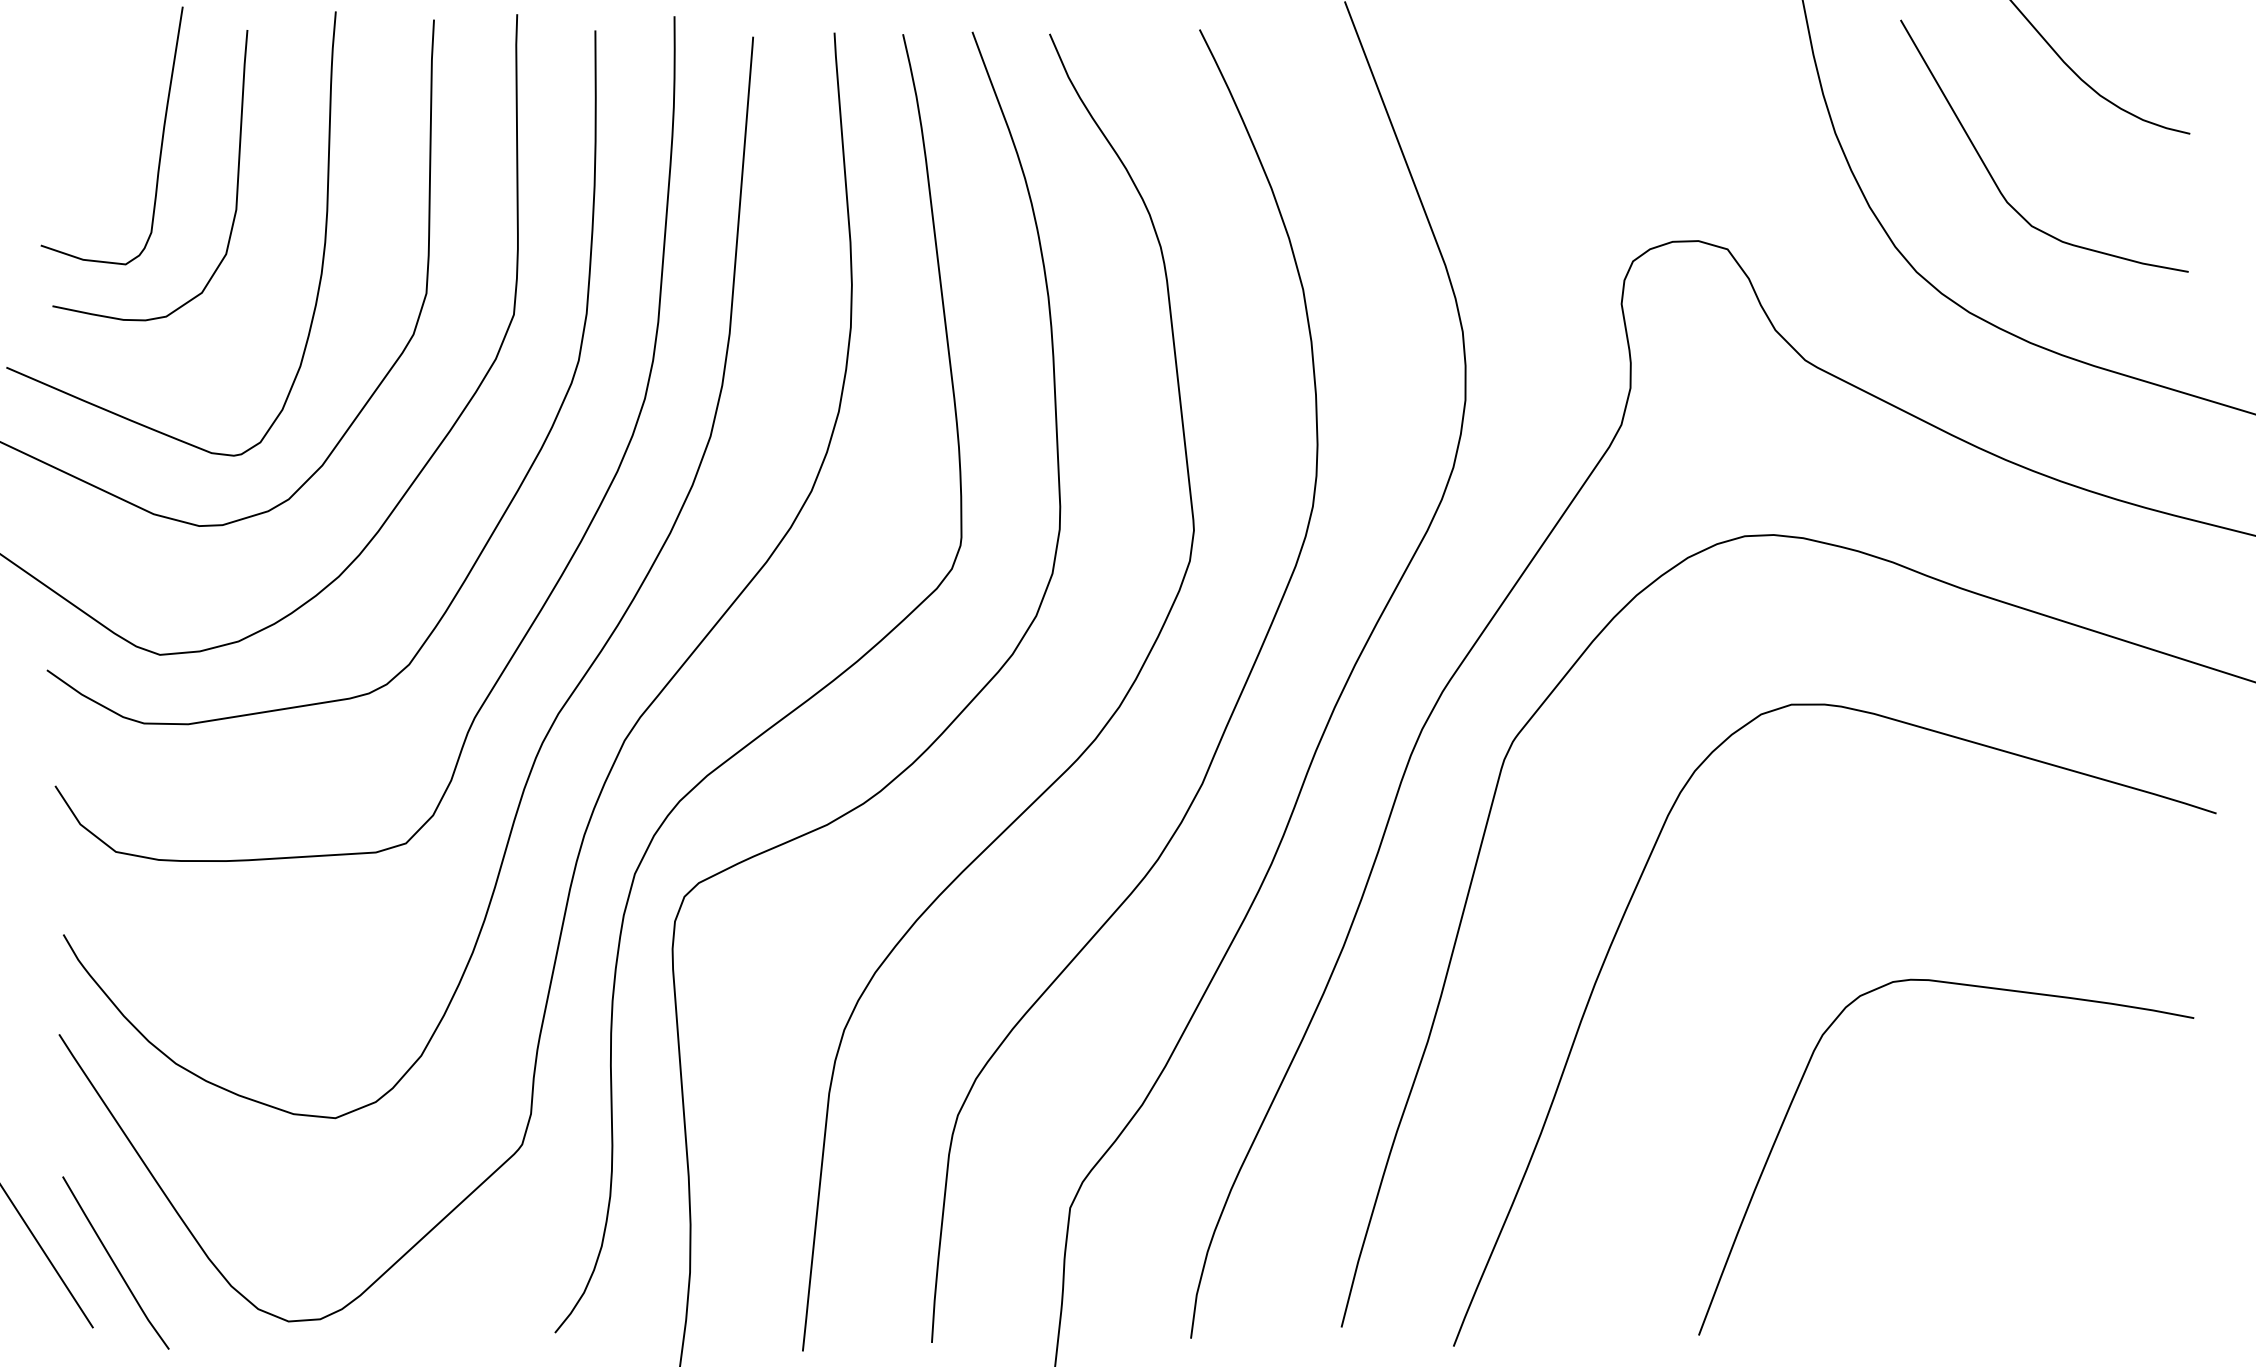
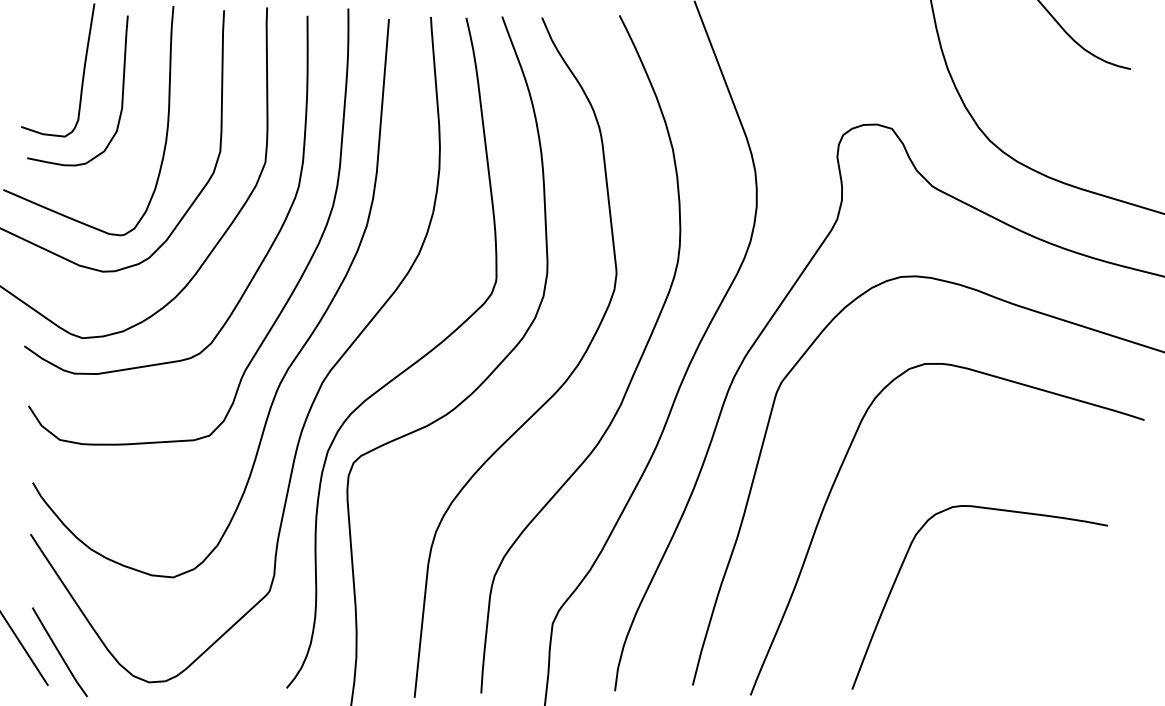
curve: (1995, 178) -> (1030, 92), removed
curve: (1800, 1089) -> (904, 562), moved

